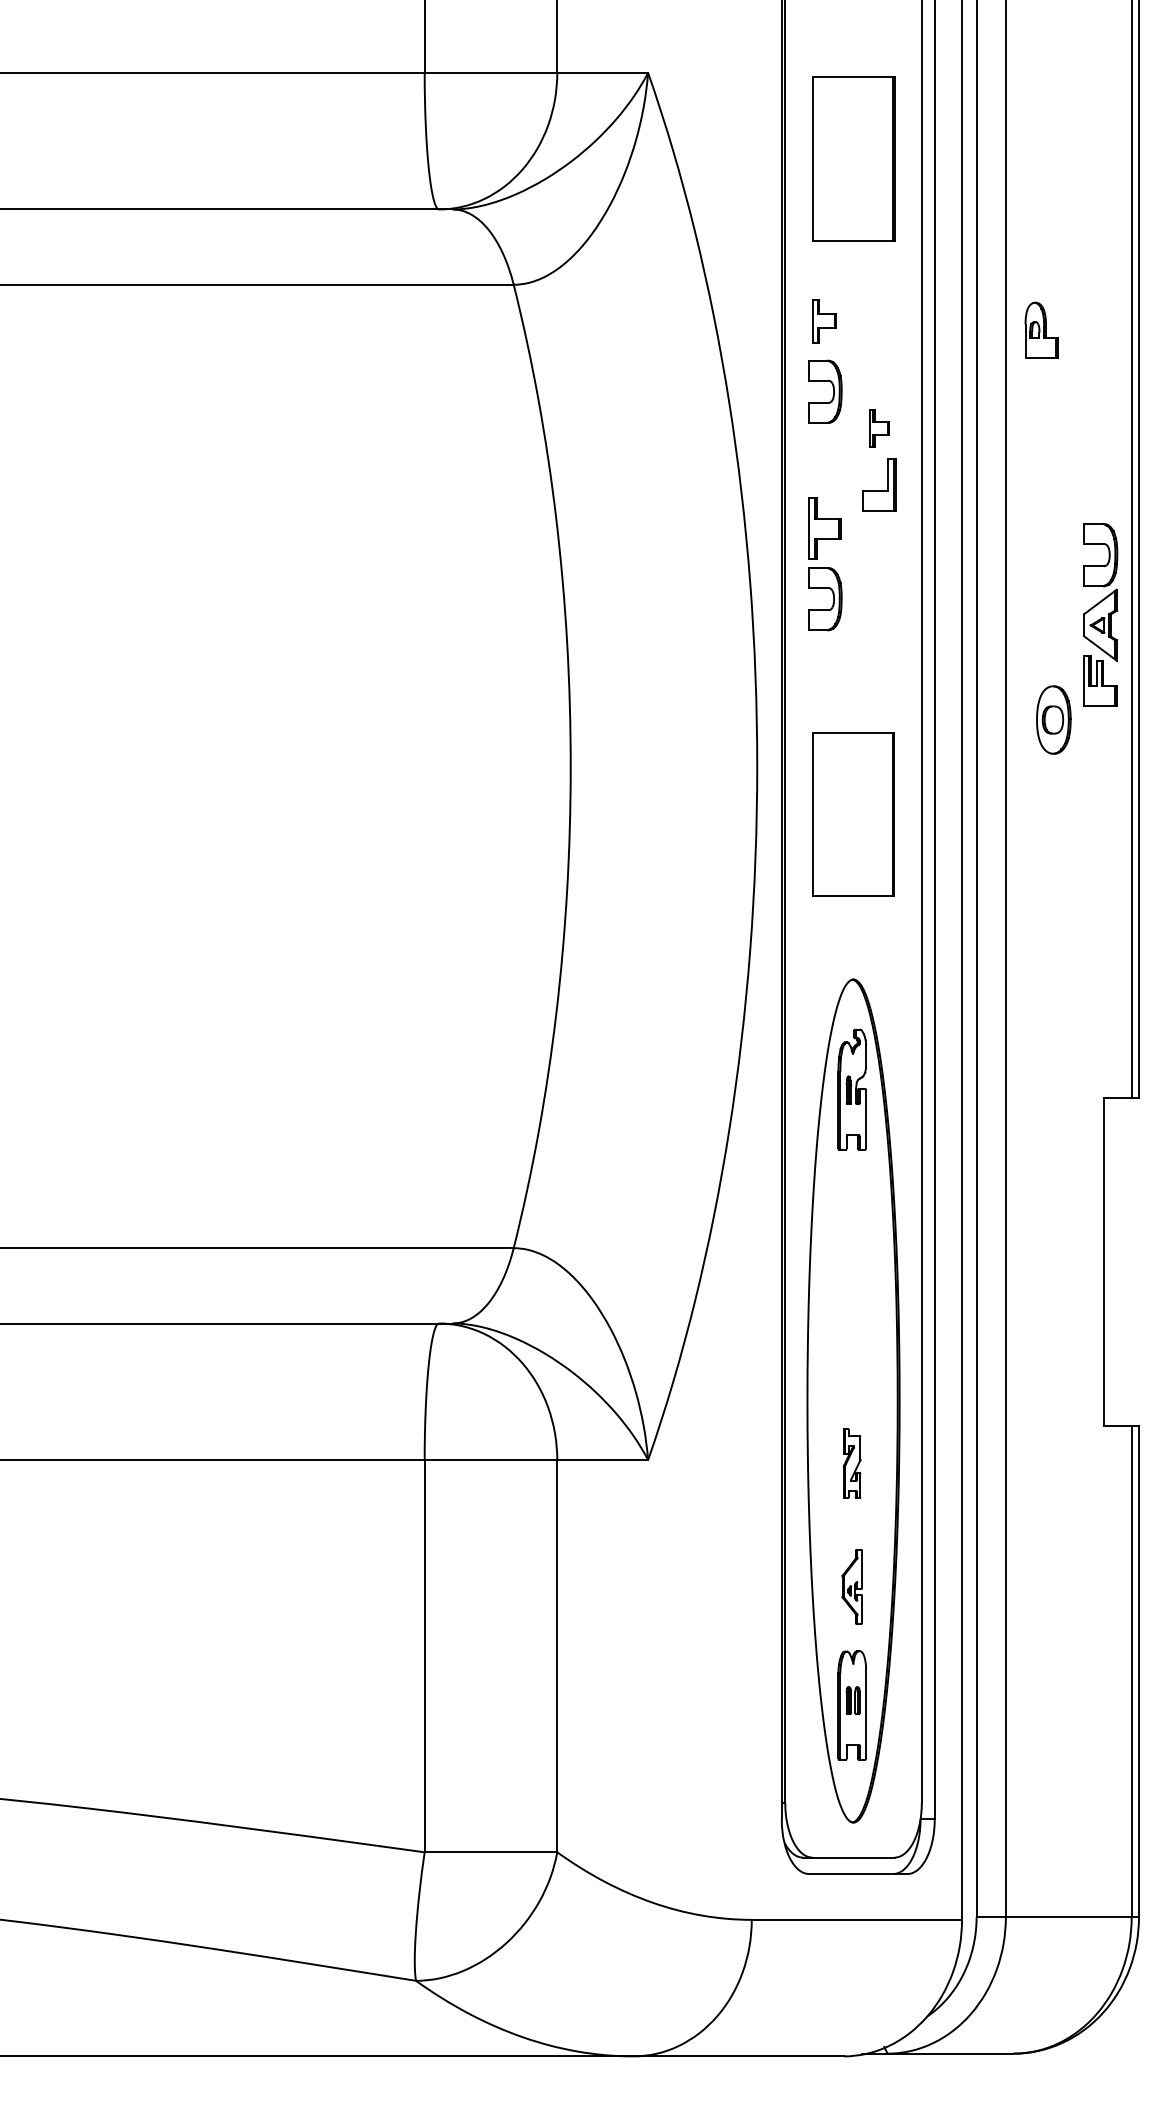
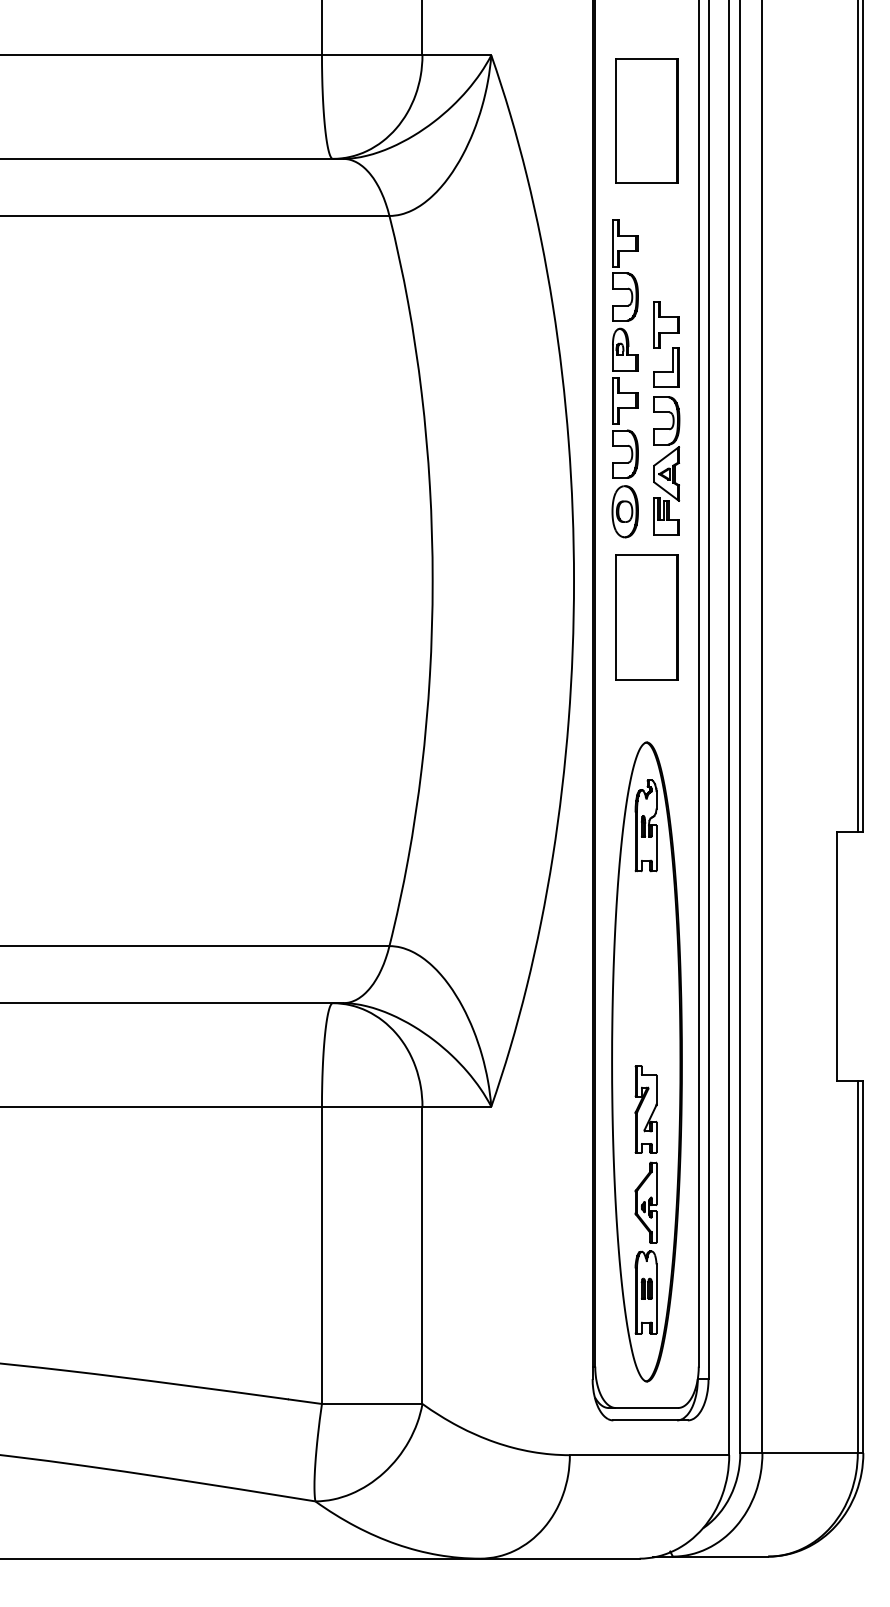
part: (824, 321) -> (625, 243), size x1.43
part: (1041, 329) -> (625, 349), moved
part: (879, 428) -> (666, 324), size x1.67
part: (1100, 614) -> (666, 465), moved
part: (1053, 719) -> (625, 511), moved
part: (851, 1463) -> (645, 1109), size x1.67
part: (851, 1586) -> (645, 1202), size x1.43

